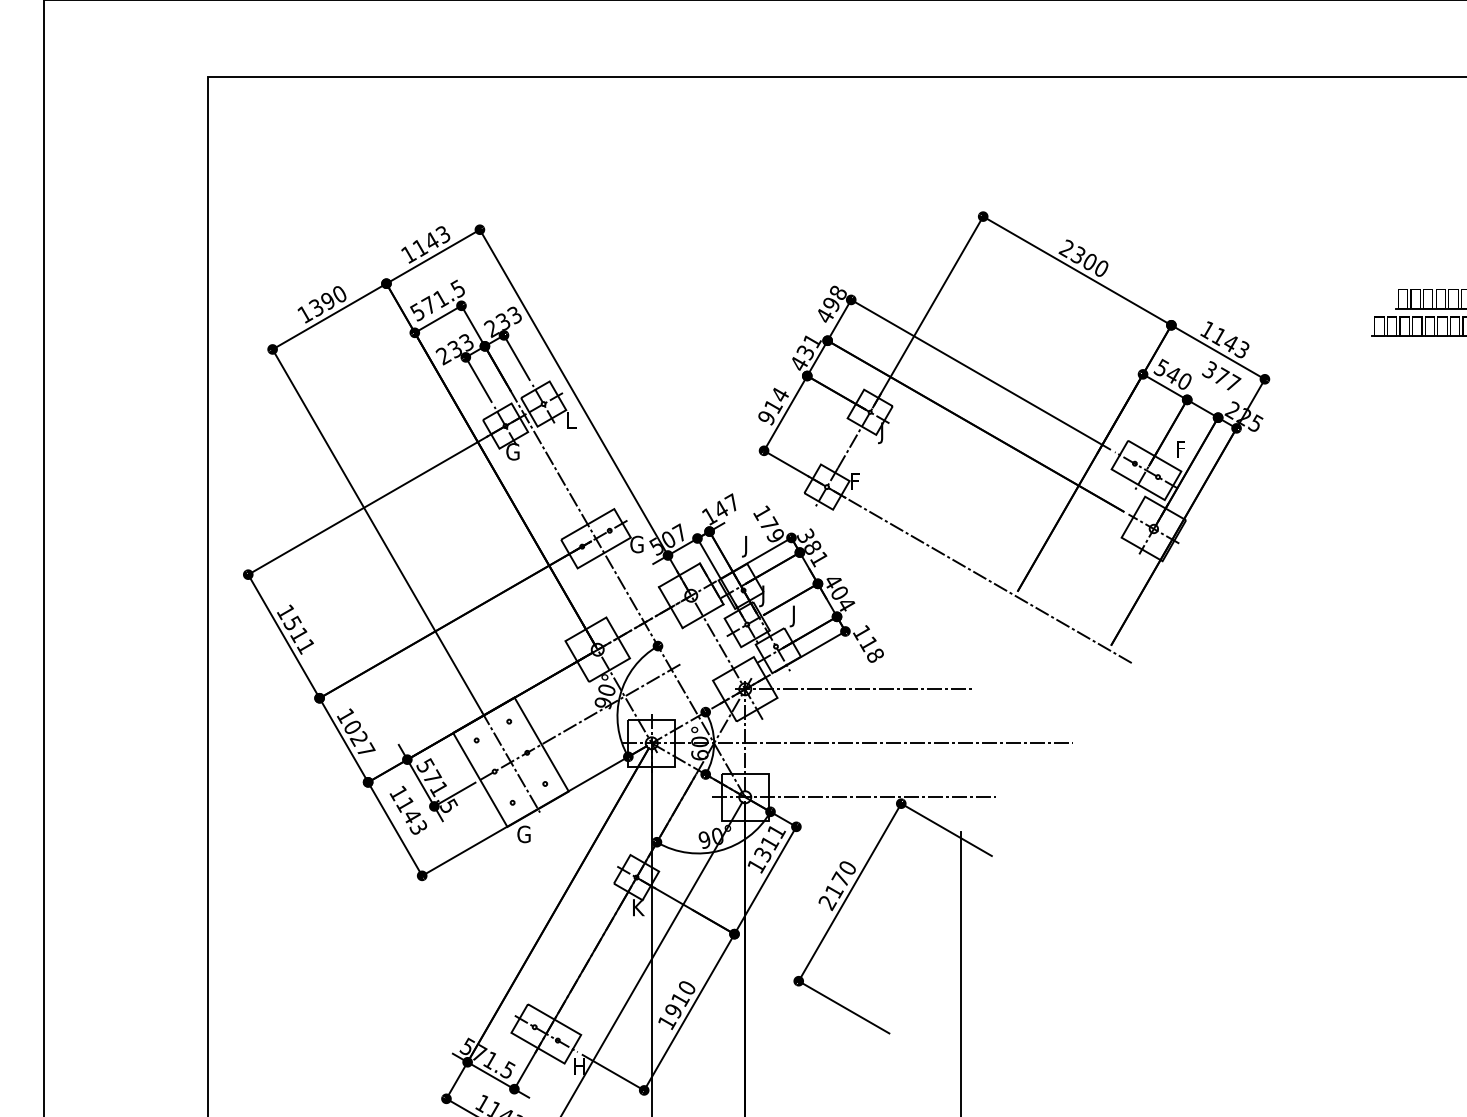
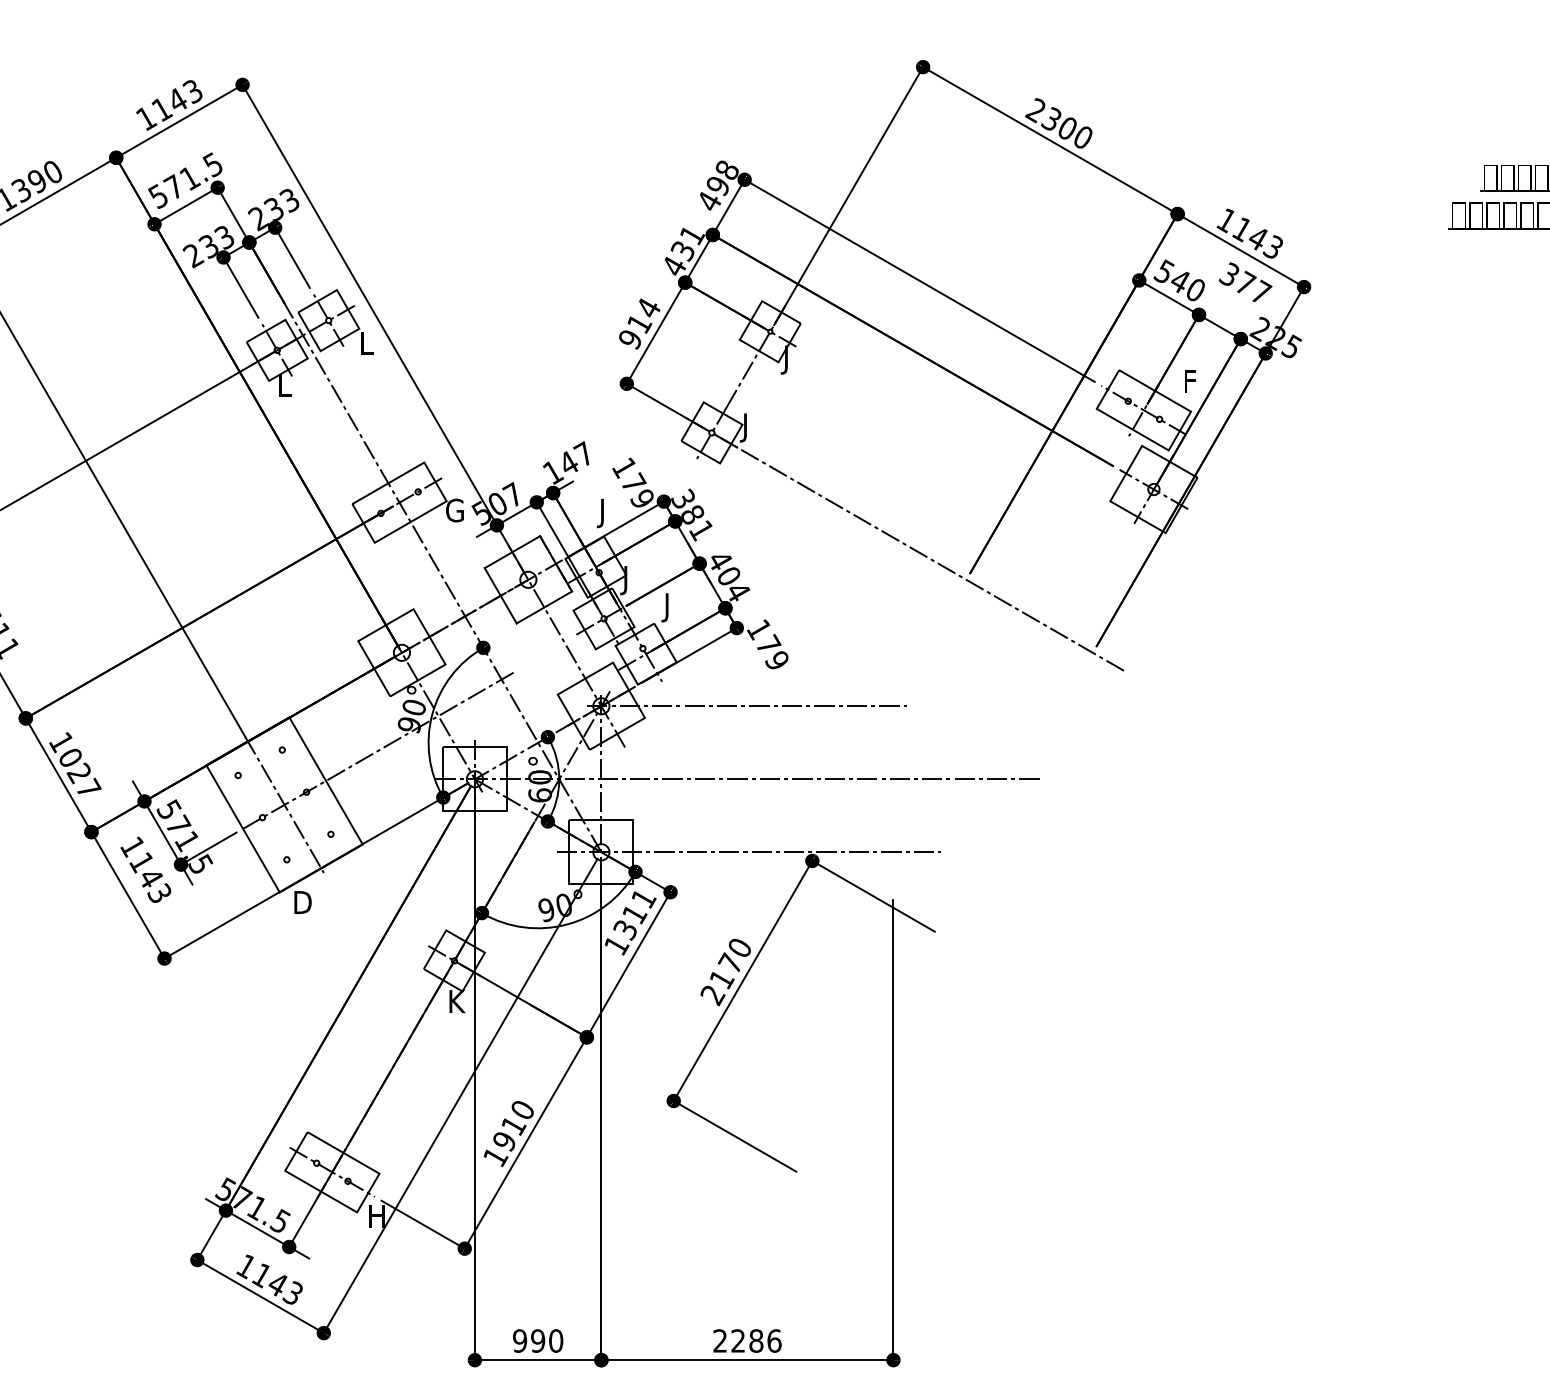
text: (512, 451) -> (286, 384), G -> L
text: (853, 483) -> (747, 428), F -> J
text: (871, 648) -> (772, 651), 118 -> 179
text: (523, 834) -> (301, 902), G -> D

